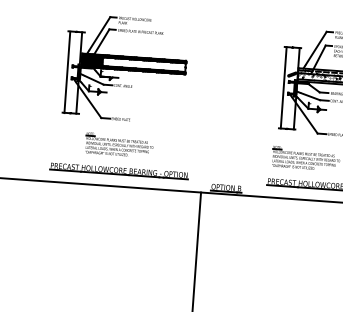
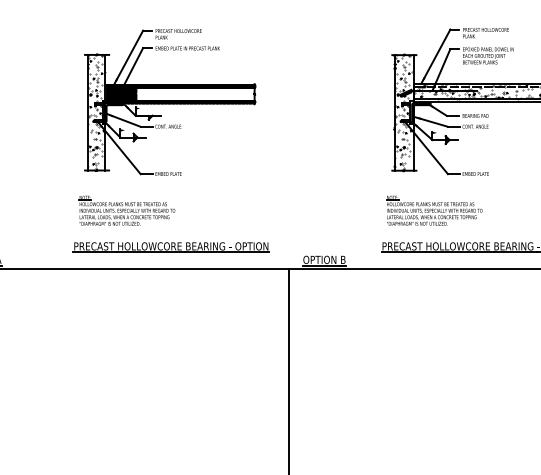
hatch: (73, 72) -> (96, 112), added
hatch: (288, 87) -> (402, 112), added
part: (119, 145) -> (126, 210), moved

